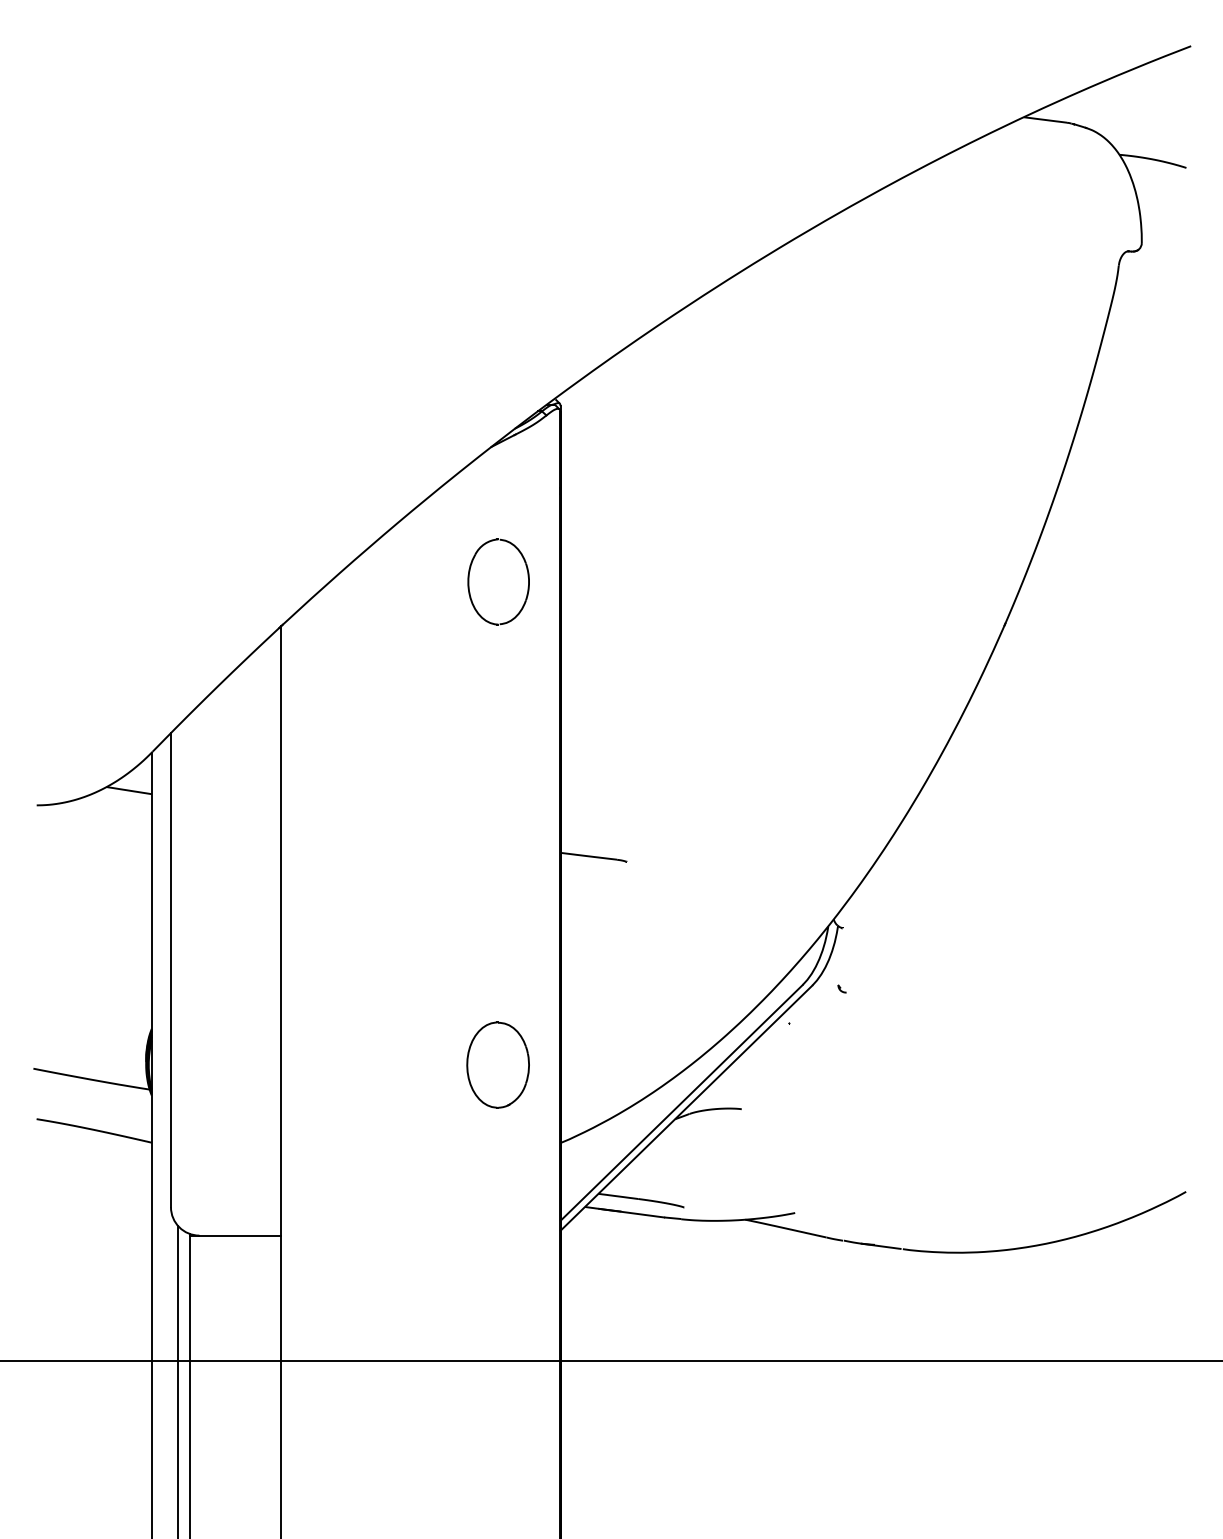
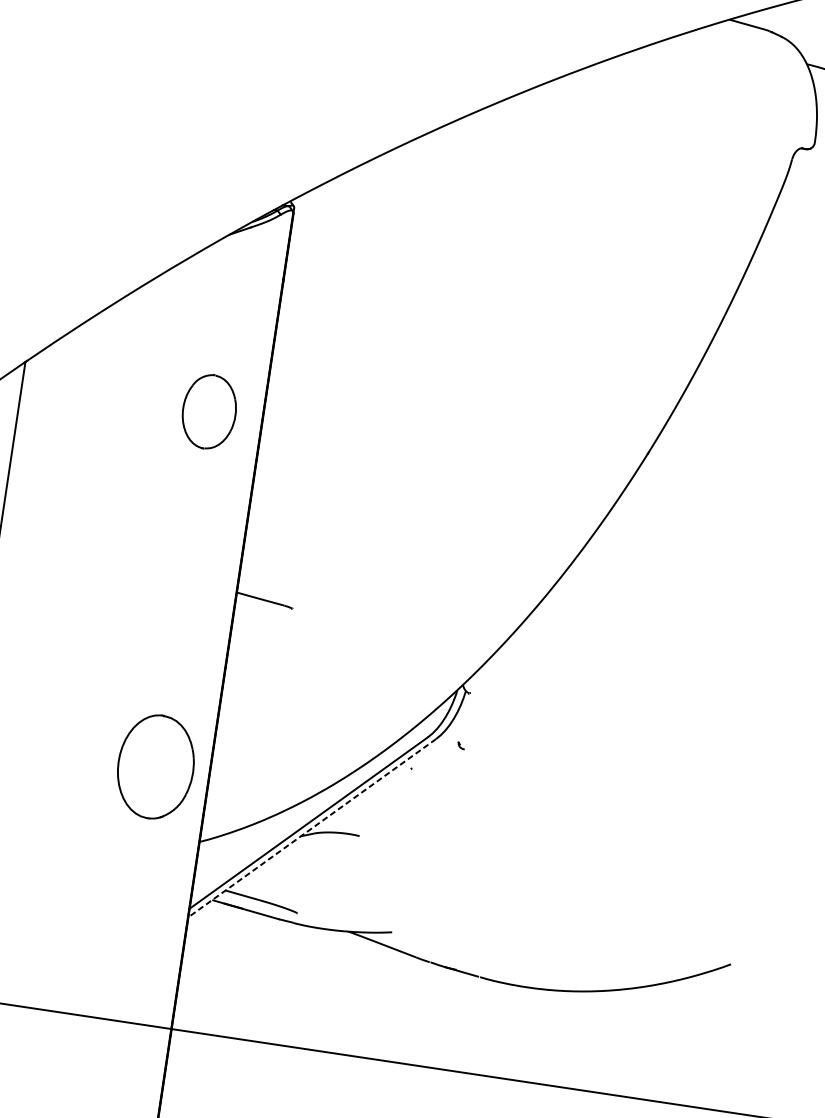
part: (498, 581) -> (209, 411), moved
part: (497, 1064) -> (155, 766), size x1.4
line: (686, 1108) -> (312, 828), solid -> dashed

